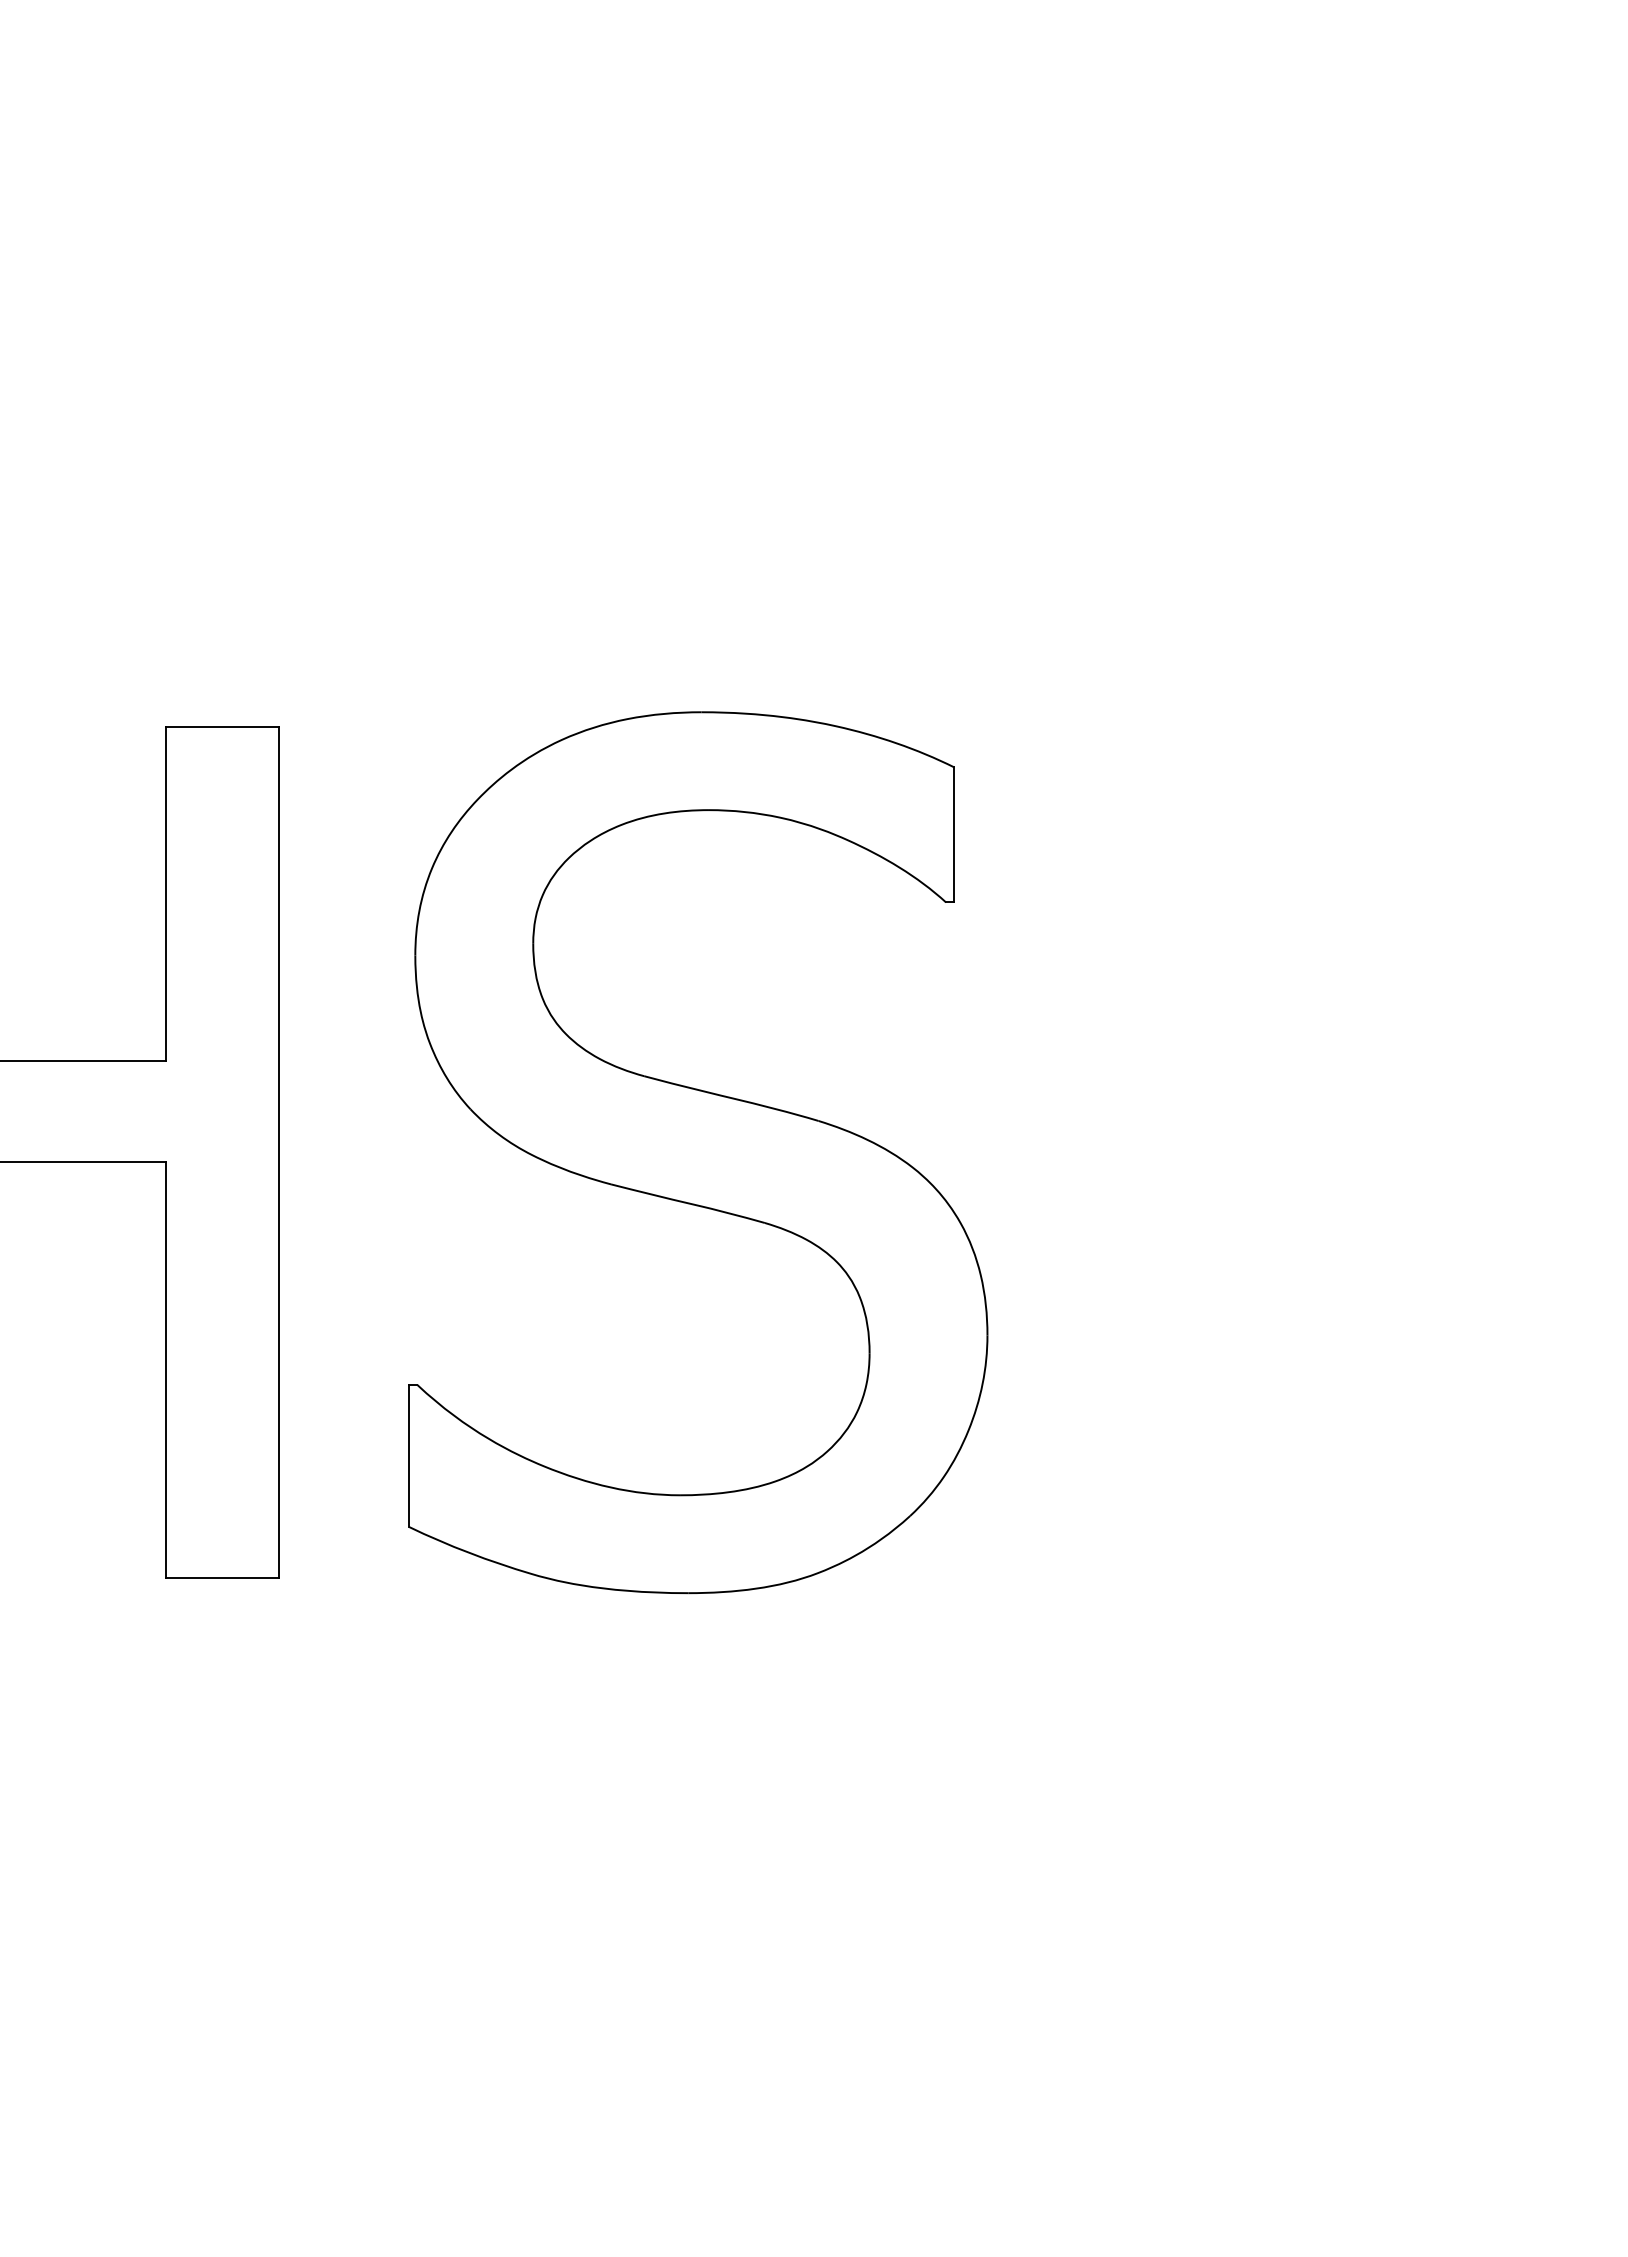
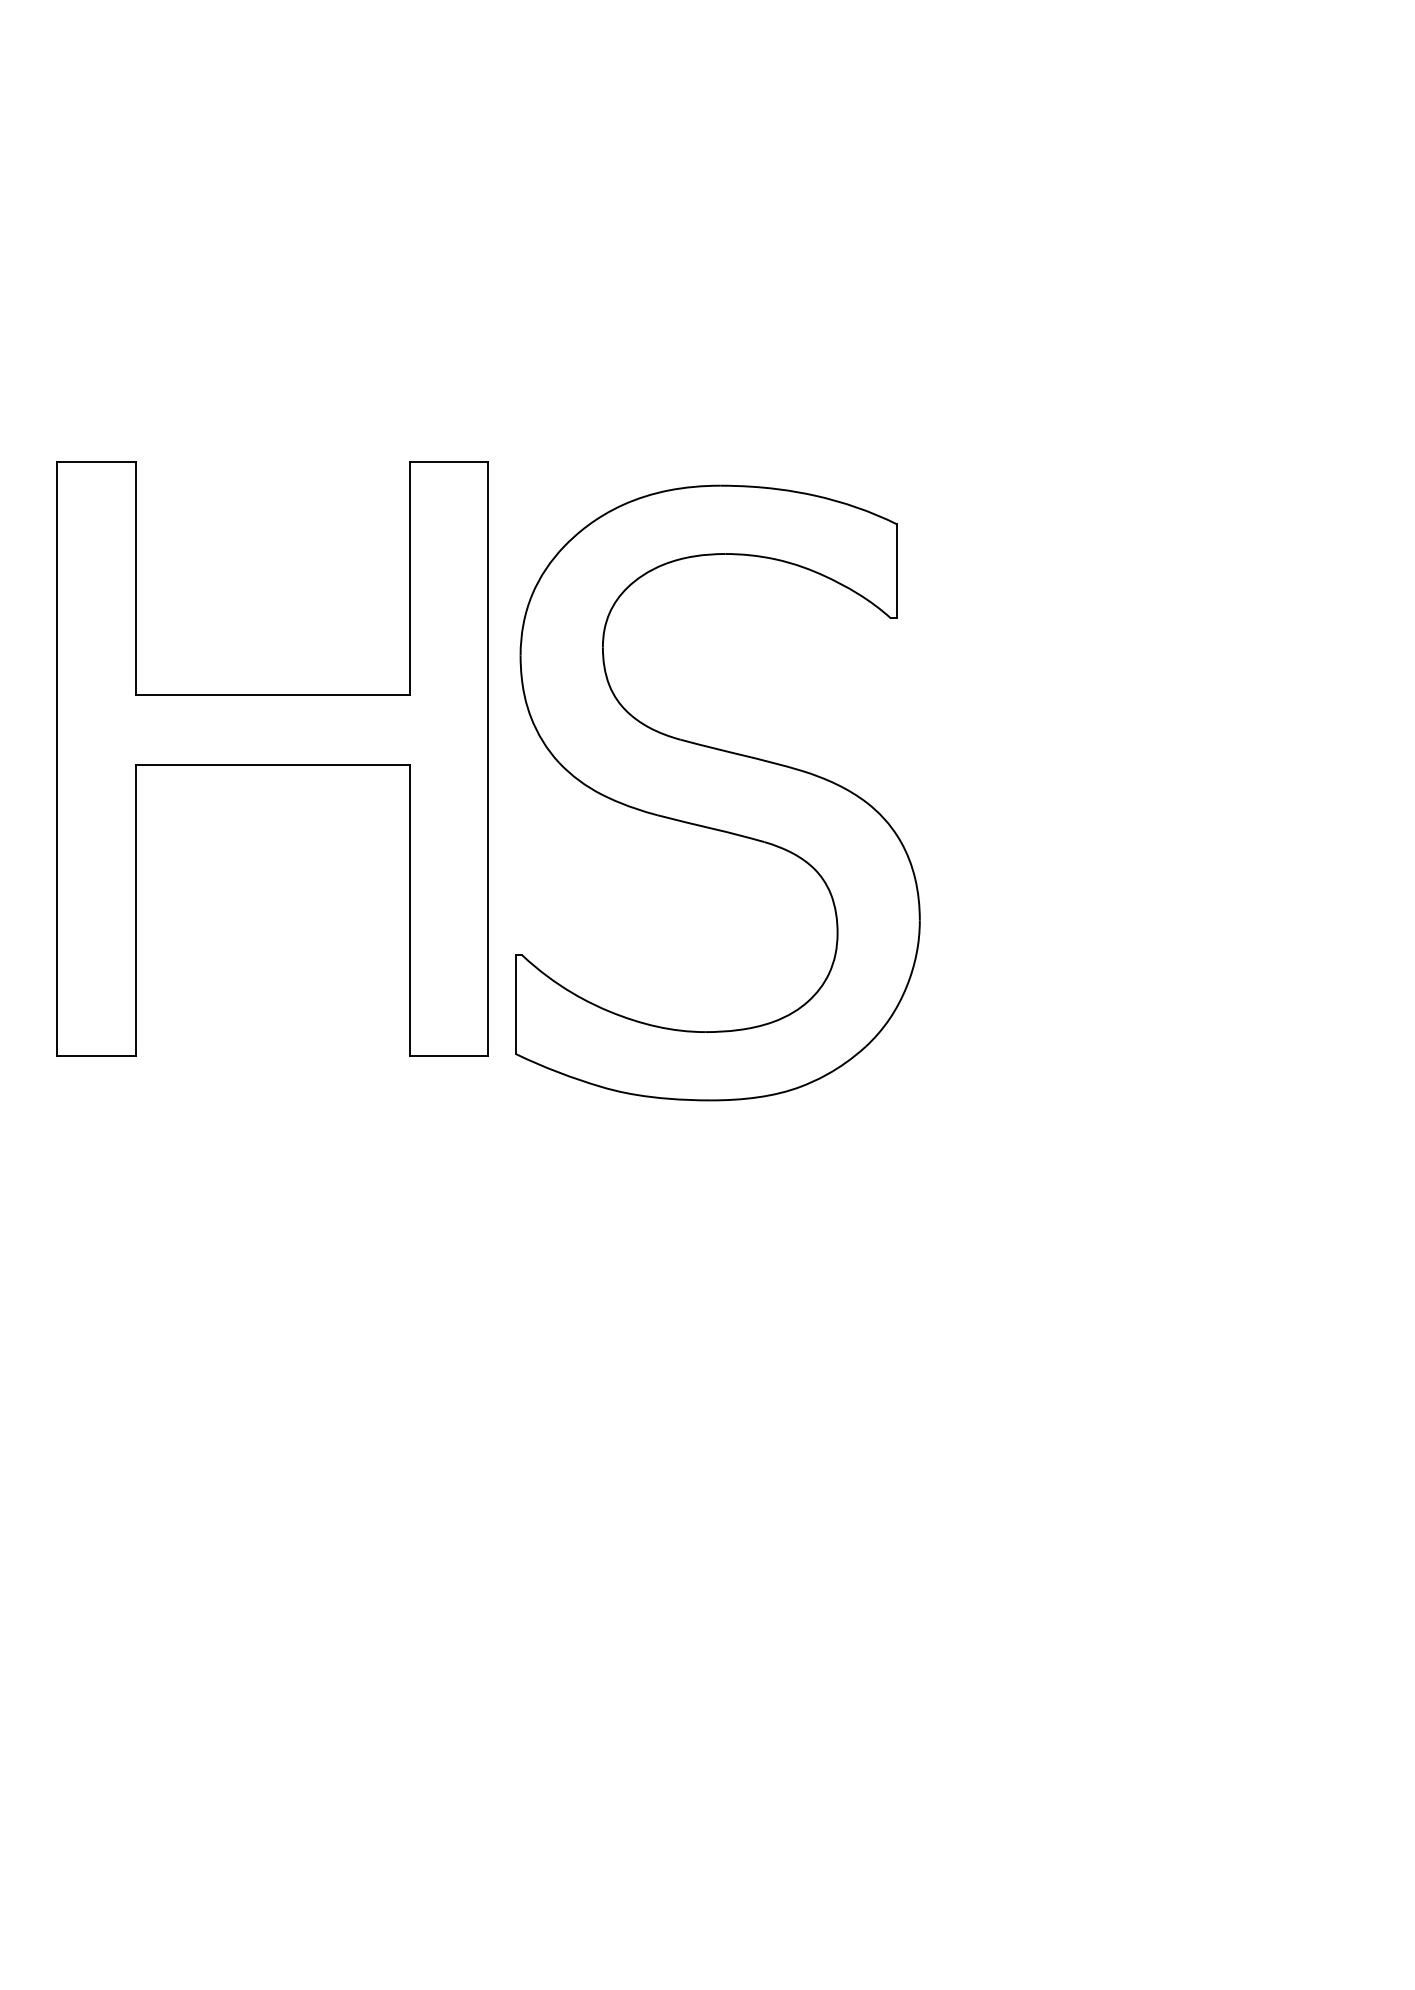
part: (697, 1151) -> (717, 792), moved

